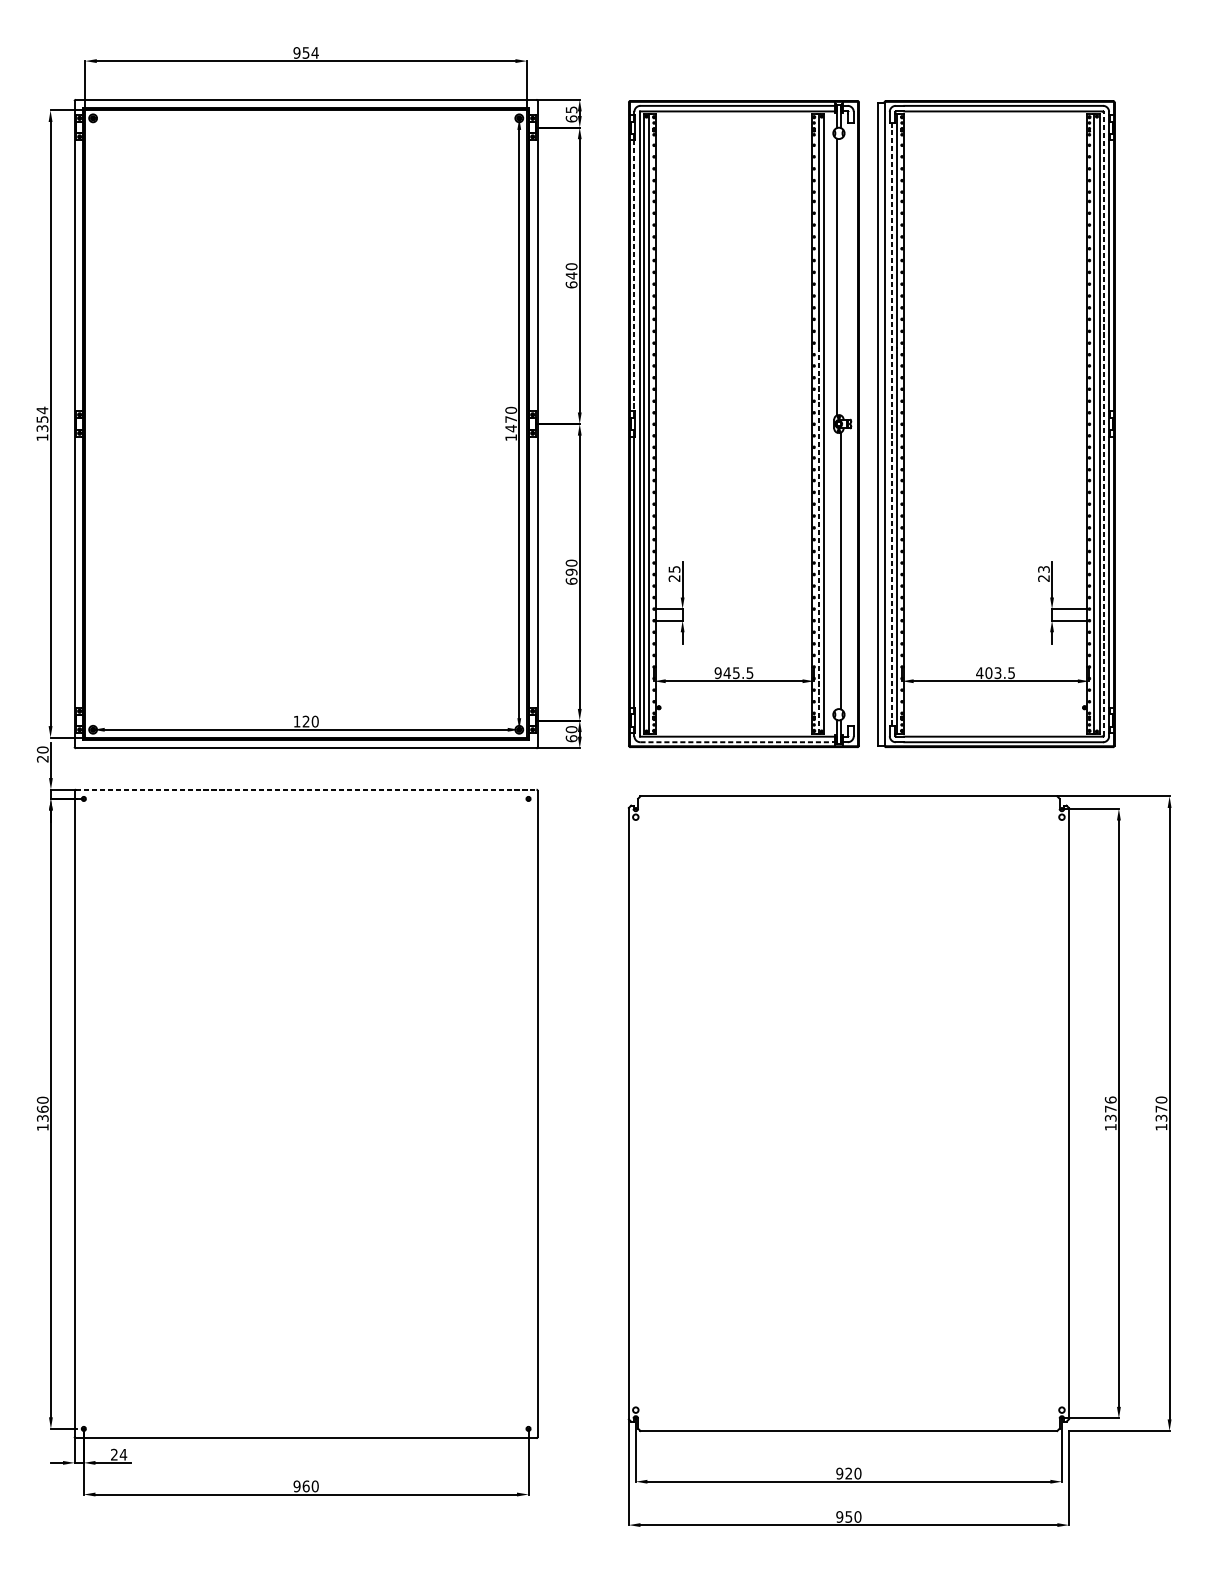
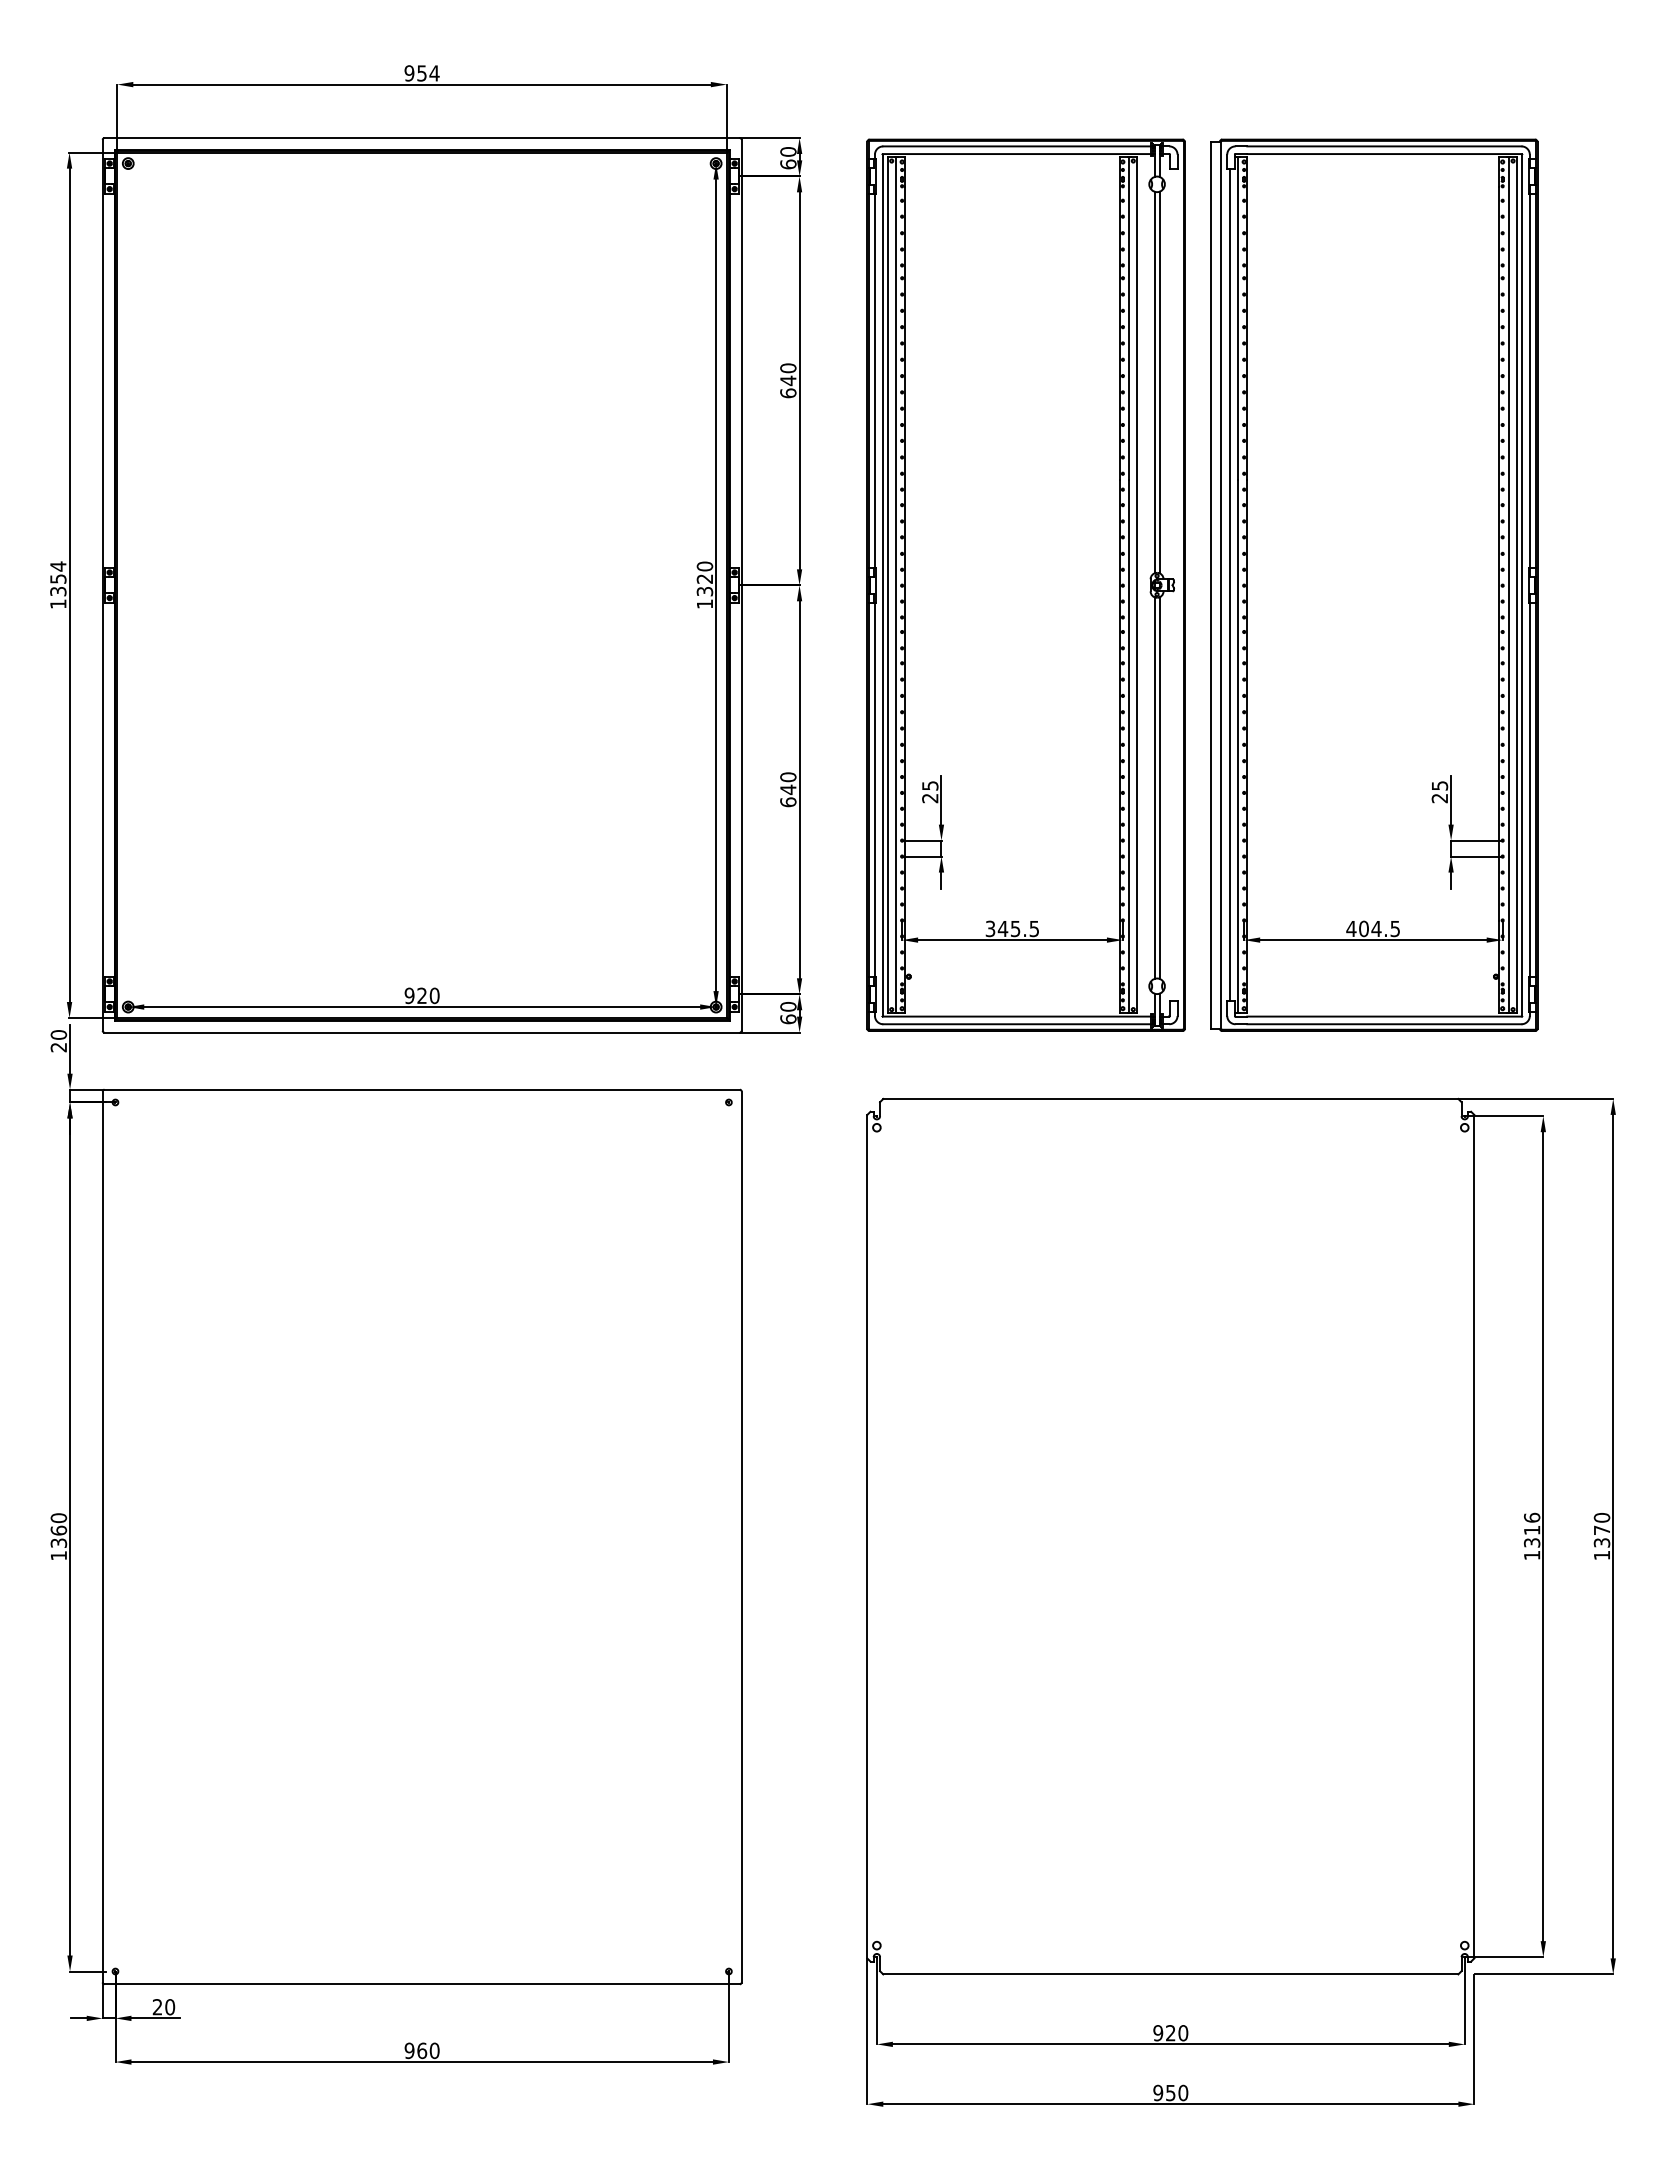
text: (571, 109) -> (788, 151), 65 -> 60
line: (634, 275) -> (874, 380), dashed -> solid
line: (840, 277) -> (1159, 382), added
text: (510, 424) -> (704, 585), 1470 -> 1320
line: (892, 424) -> (1230, 585), dashed -> solid
line: (1103, 424) -> (1522, 585), dashed -> solid
line: (818, 540) -> (1129, 746), dashed -> solid
text: (1043, 569) -> (1439, 785), 23 -> 25
line: (837, 570) -> (1154, 787), added
text: (571, 572) -> (788, 789), 690 -> 640
text: (718, 672) -> (990, 928), 945.5 -> 345.5
text: (997, 672) -> (1376, 928), 403.5 -> 404.5
text: (297, 721) -> (409, 995), 120 -> 920
line: (737, 742) -> (1017, 1024), dashed -> solid
line: (306, 789) -> (422, 1089), dashed -> solid
text: (1111, 1108) -> (1532, 1529), 1376 -> 1316
text: (123, 1454) -> (169, 2007), 24 -> 20

